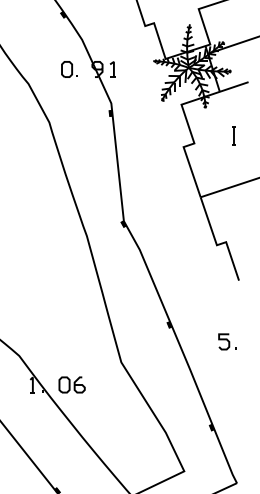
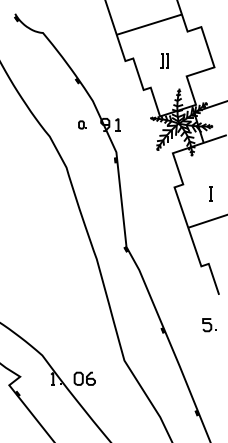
part: (69, 68) -> (82, 124), size x0.6
line: (233, 136) -> (210, 193), moved
part: (227, 342) -> (209, 325), moved

